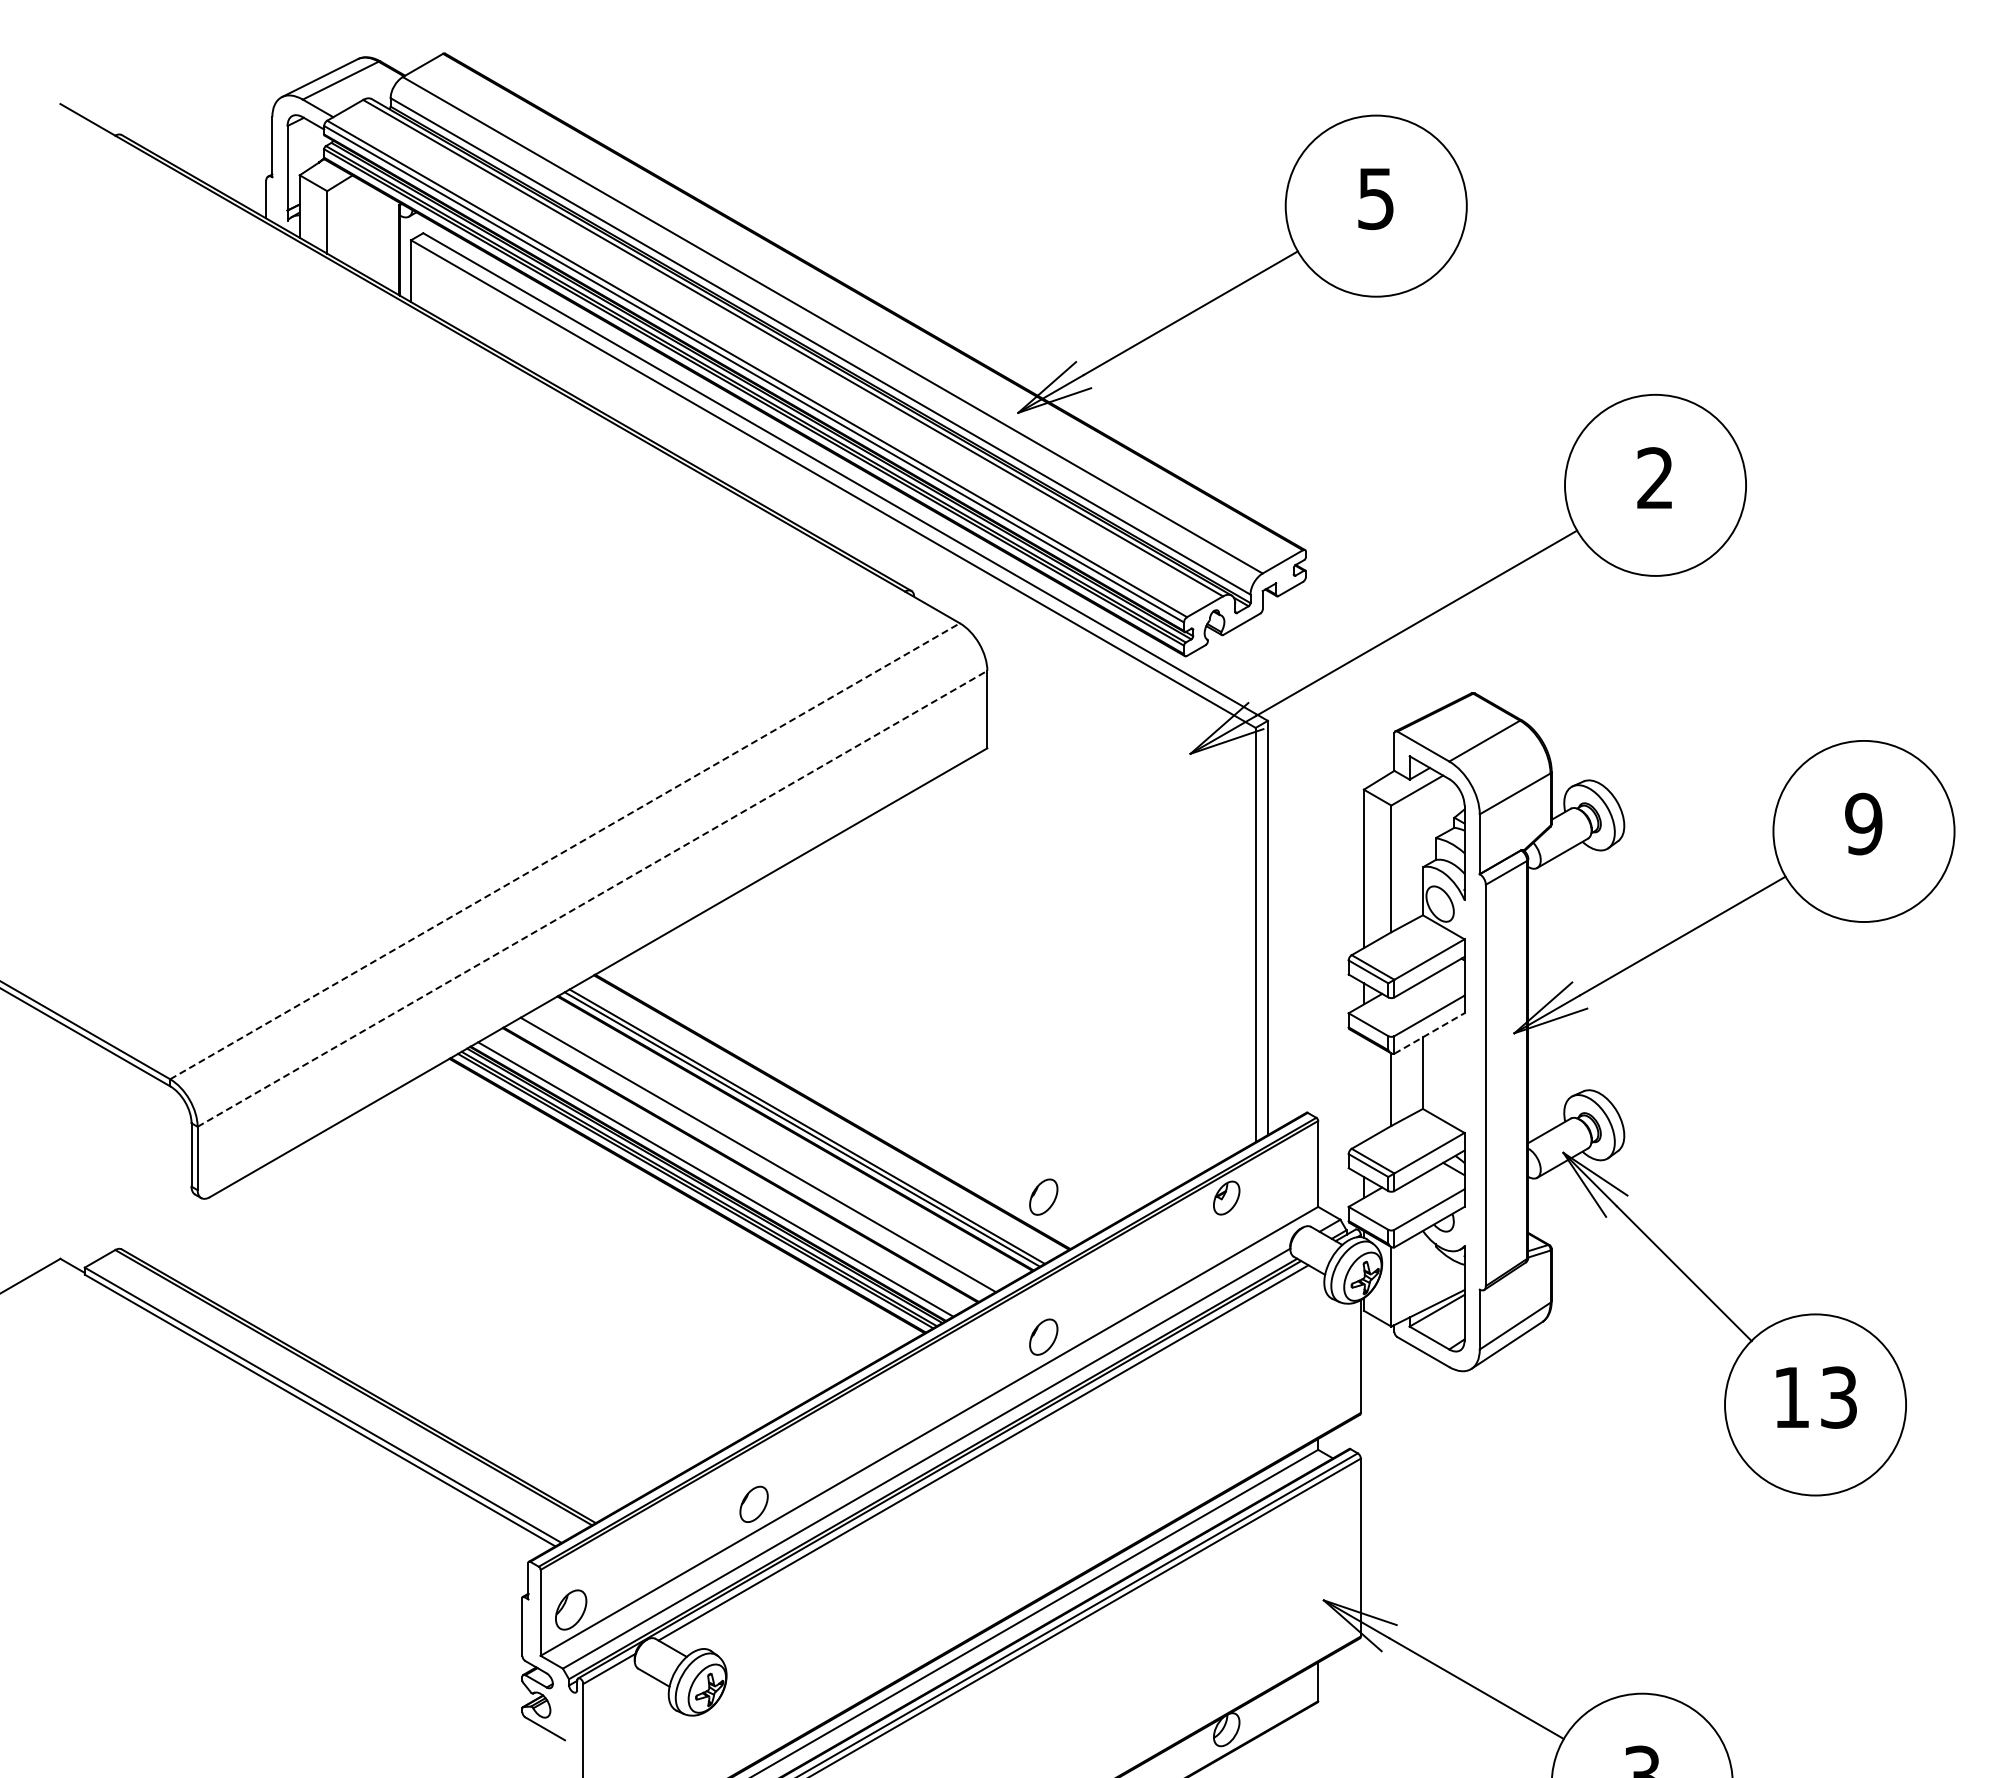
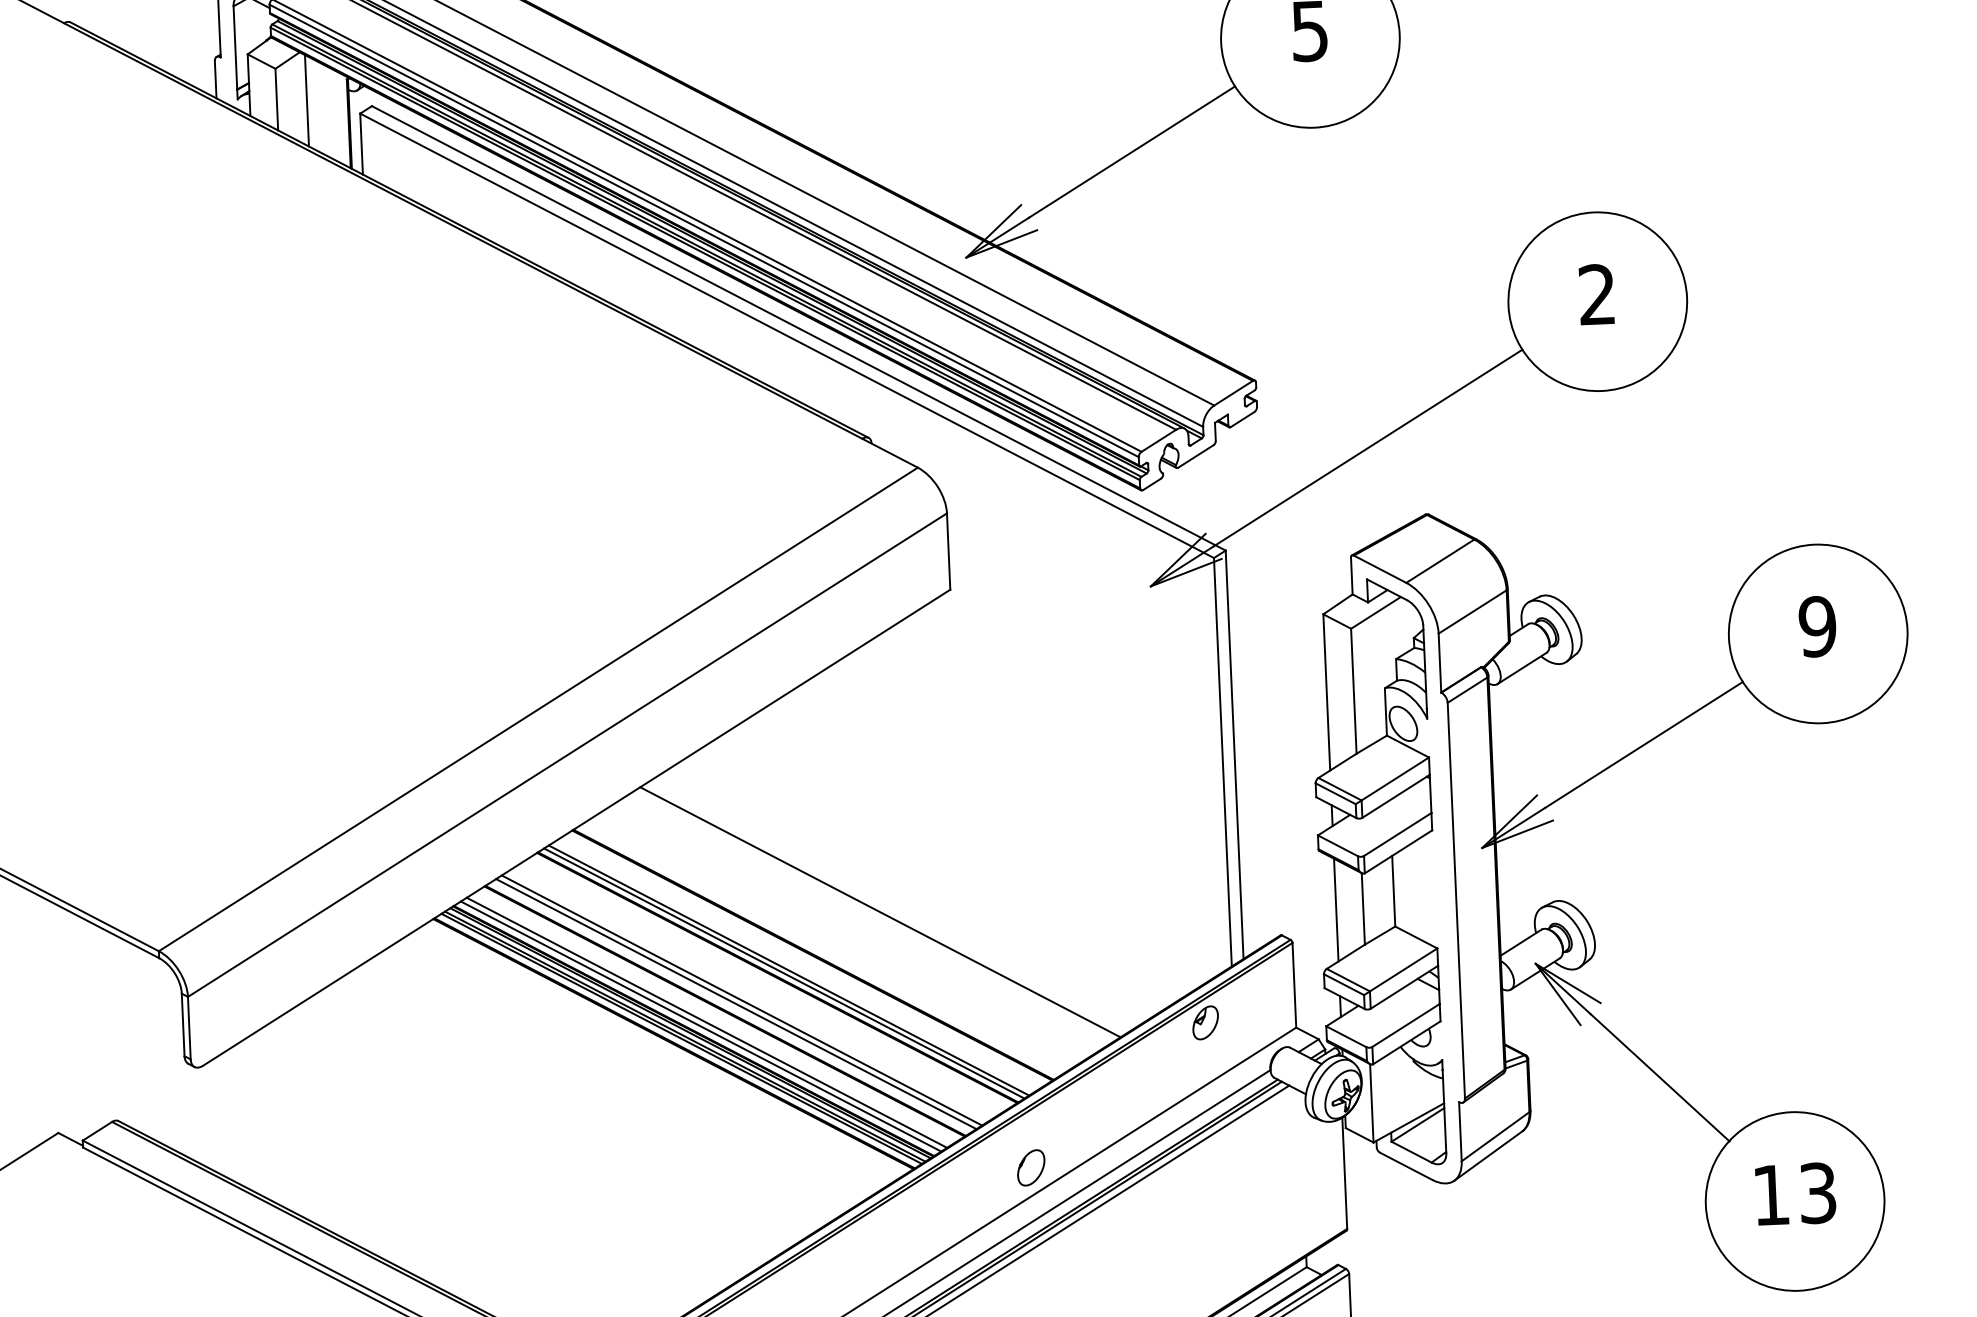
line: (357, 224) -> (306, 100), added
line: (565, 851) -> (538, 709), dashed -> solid
line: (592, 898) -> (567, 754), dashed -> solid
line: (1429, 1033) -> (1398, 851), dashed -> solid
line: (901, 1071) -> (879, 912), added
line: (1363, 1089) -> (1335, 909), added
line: (752, 1158) -> (736, 1004), added
line: (721, 1175) -> (706, 1022), added
part: (1043, 1196) -> (1024, 1029), removed

